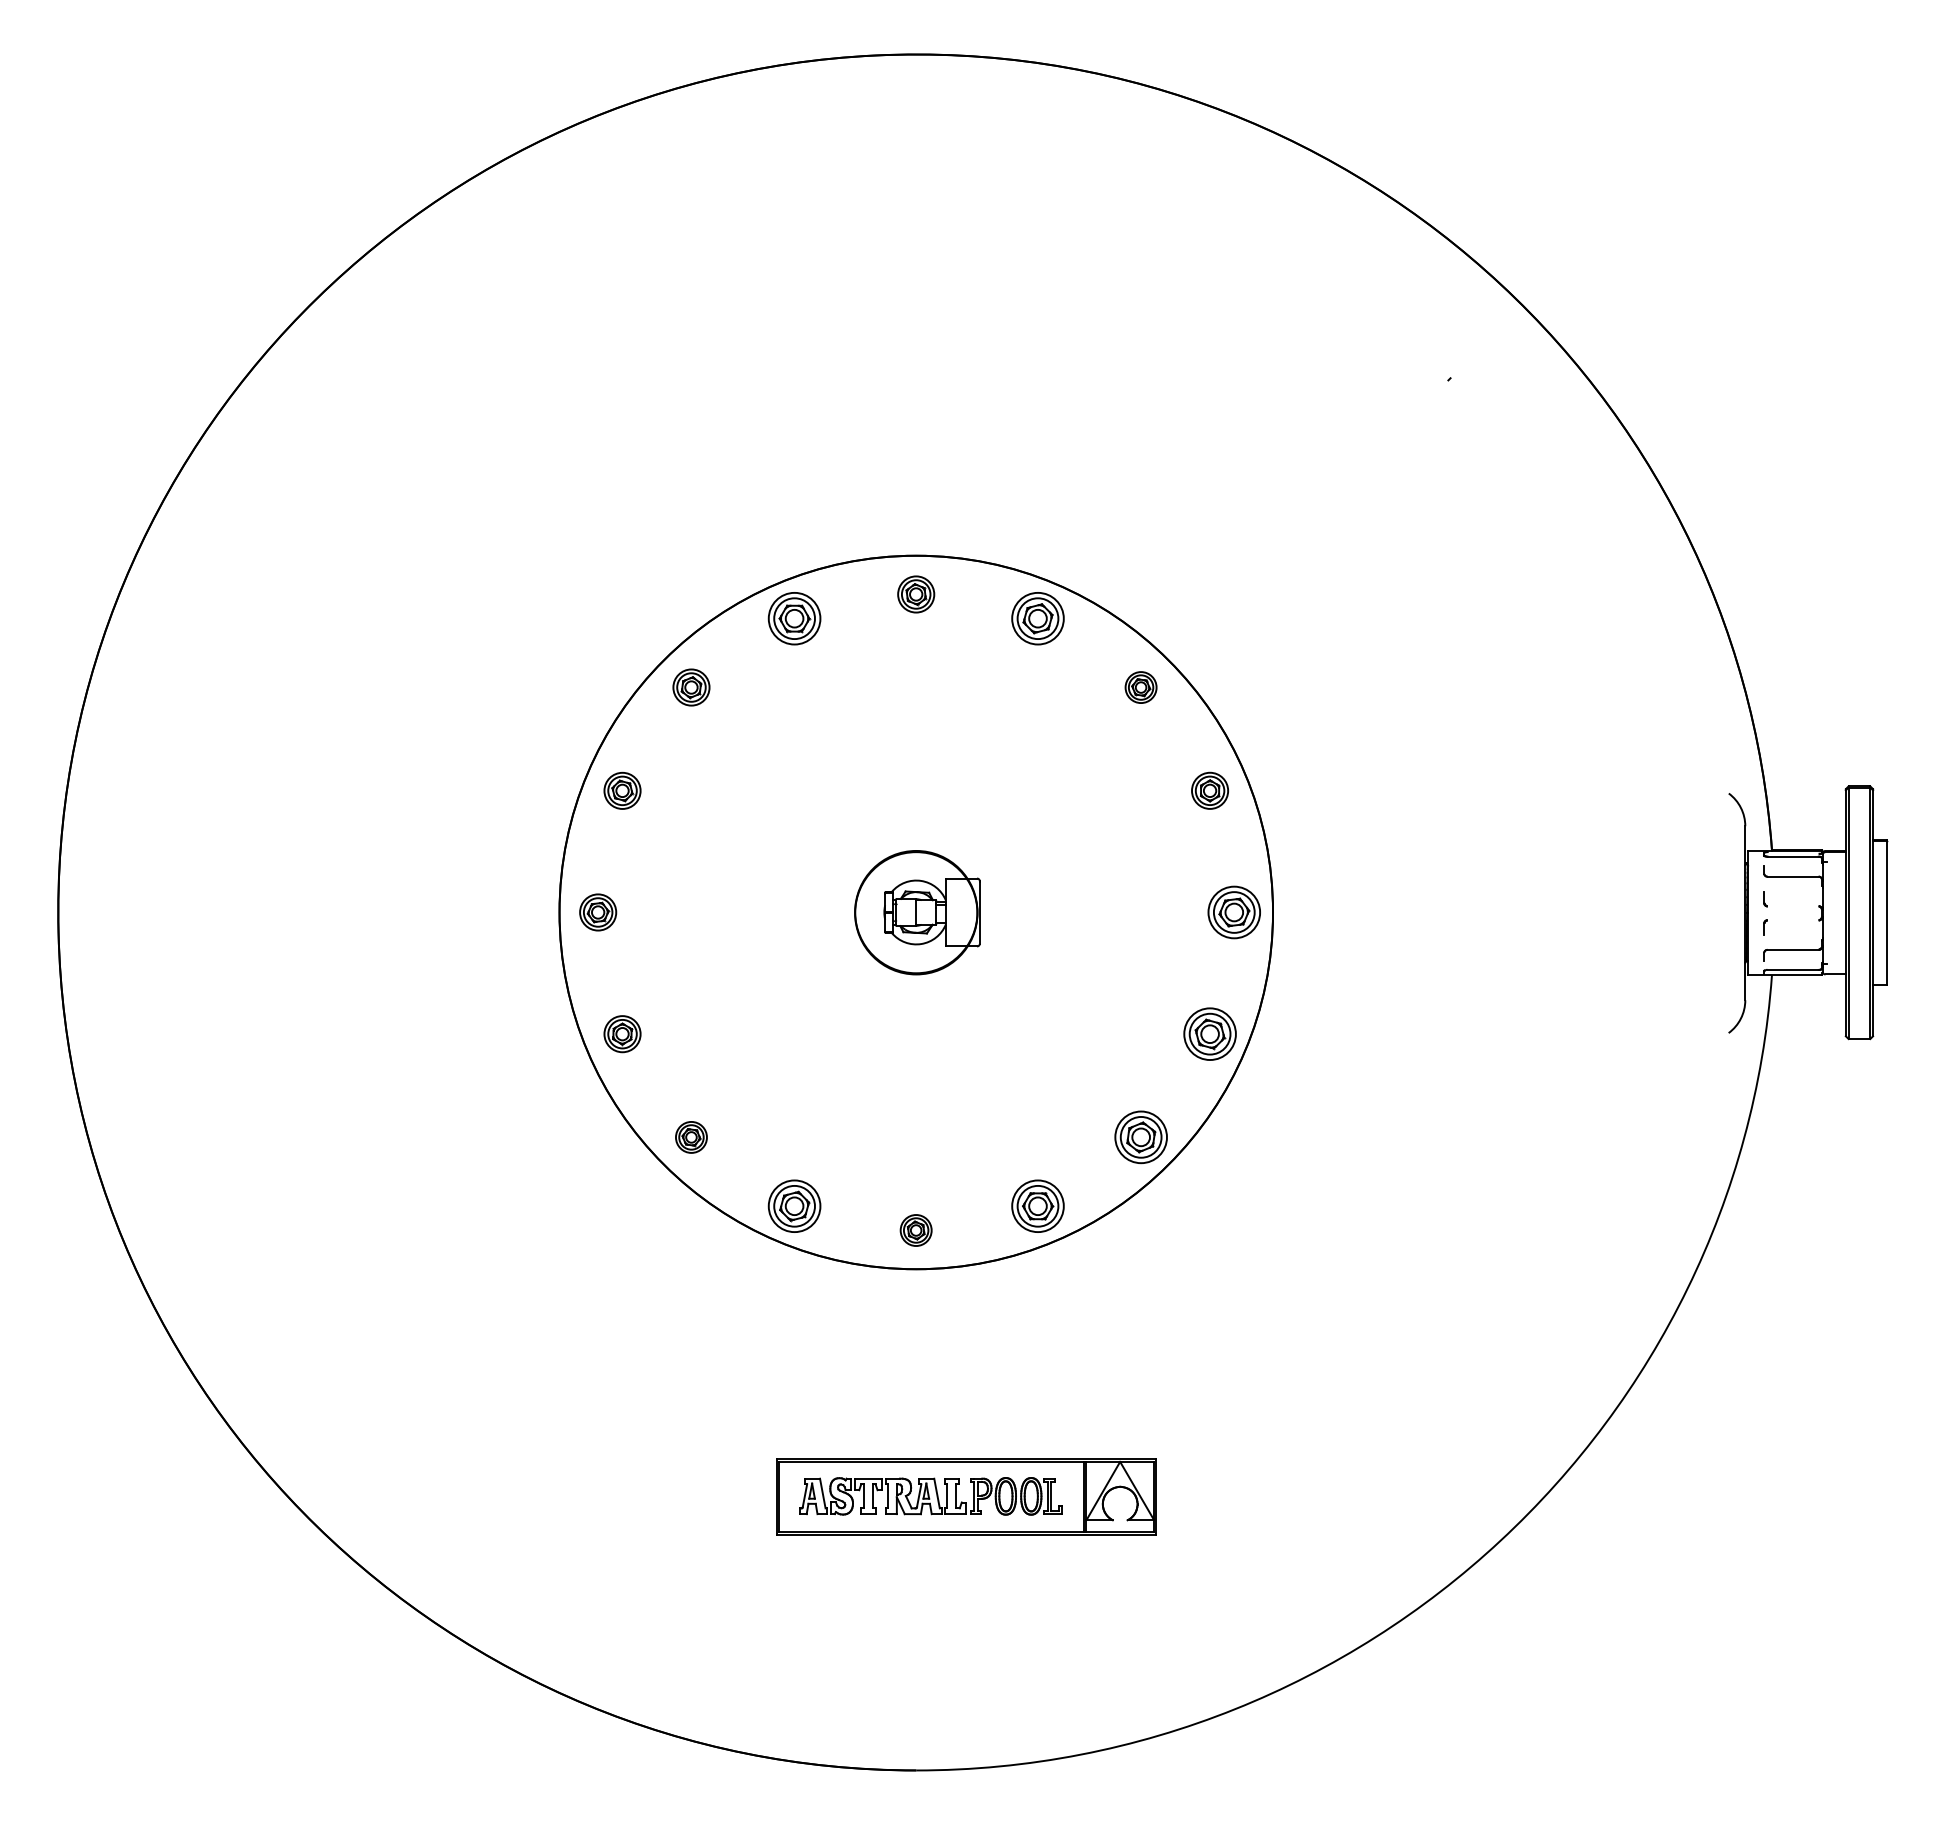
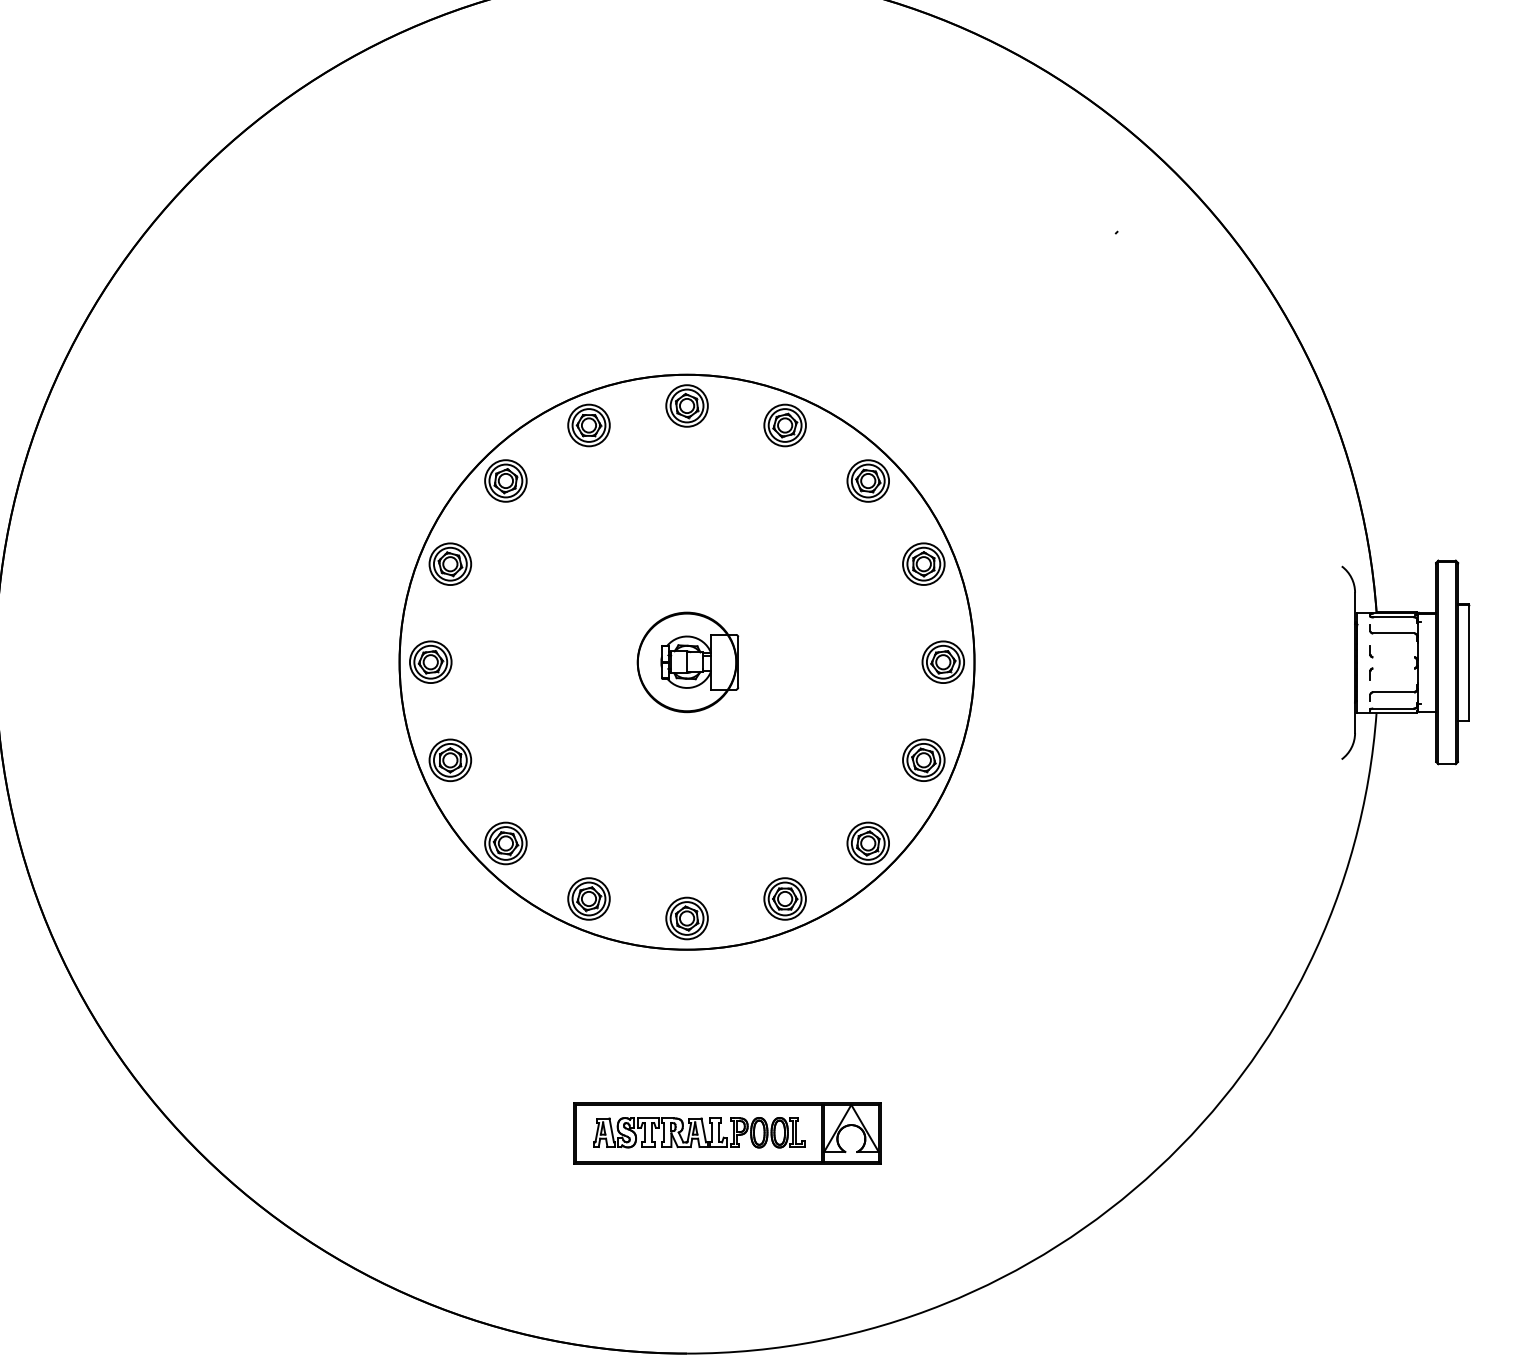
part: (915, 594) -> (686, 406), size x1.43
part: (691, 687) -> (505, 480), size x1.43
part: (1140, 687) -> (867, 480), size x1.67
part: (622, 790) -> (450, 563), size x1.43
part: (1209, 790) -> (923, 563), size x1.43
part: (597, 912) -> (430, 662), size x1.43
part: (622, 1033) -> (450, 759), size x1.43
part: (691, 1137) -> (505, 843), size x1.67
part: (915, 1230) -> (686, 918), size x1.67

